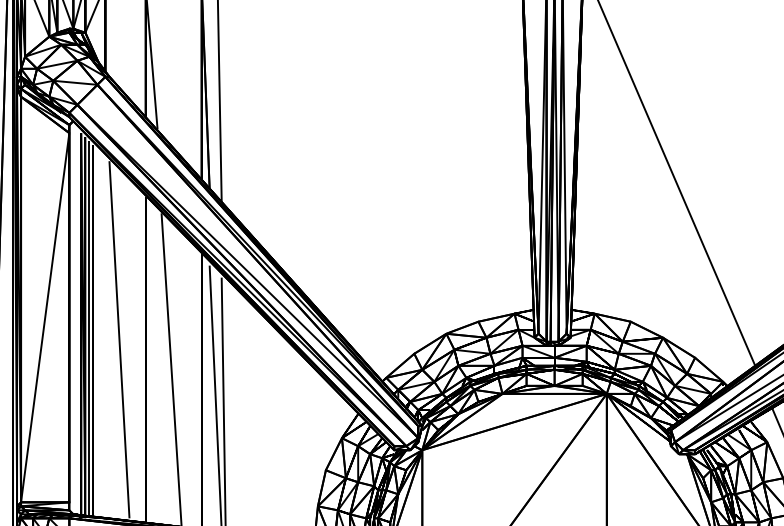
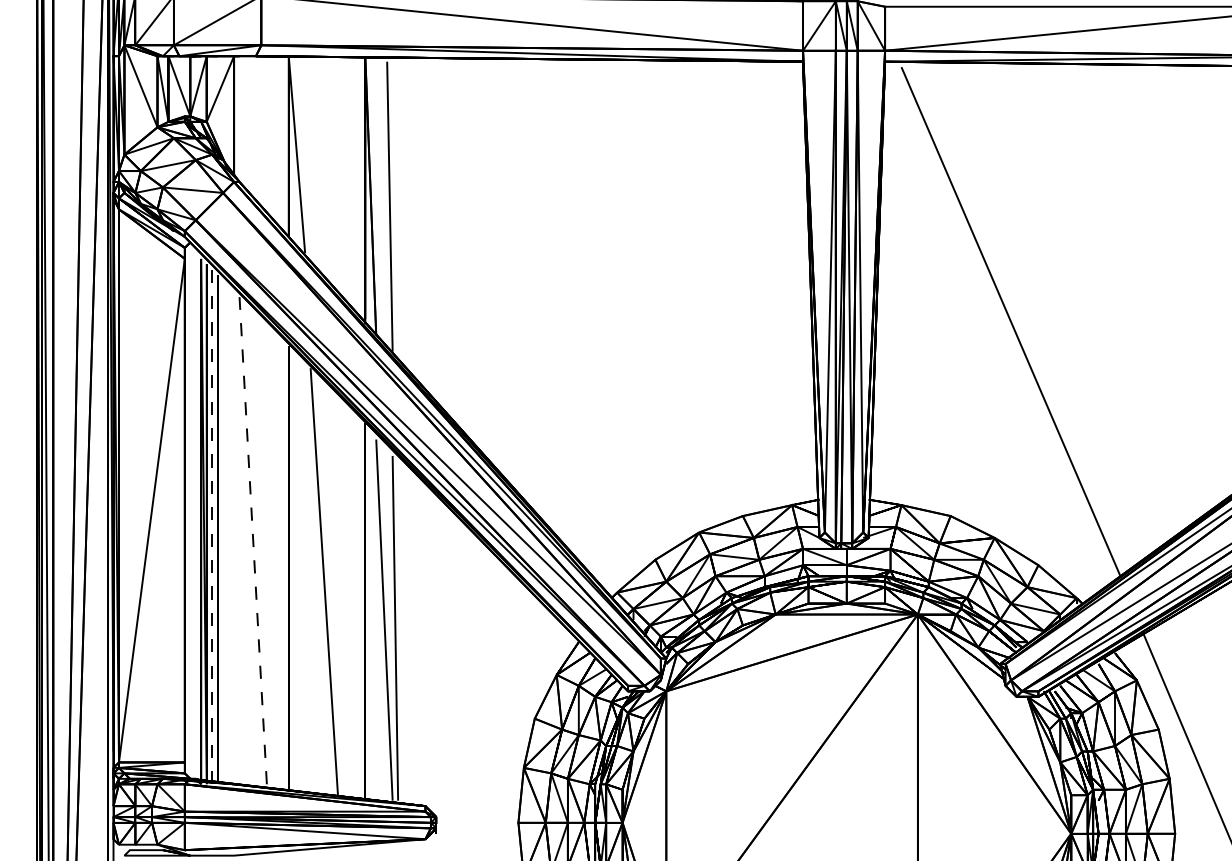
line: (89, 329) -> (212, 526), solid -> dashed
line: (119, 339) -> (253, 540), solid -> dashed

